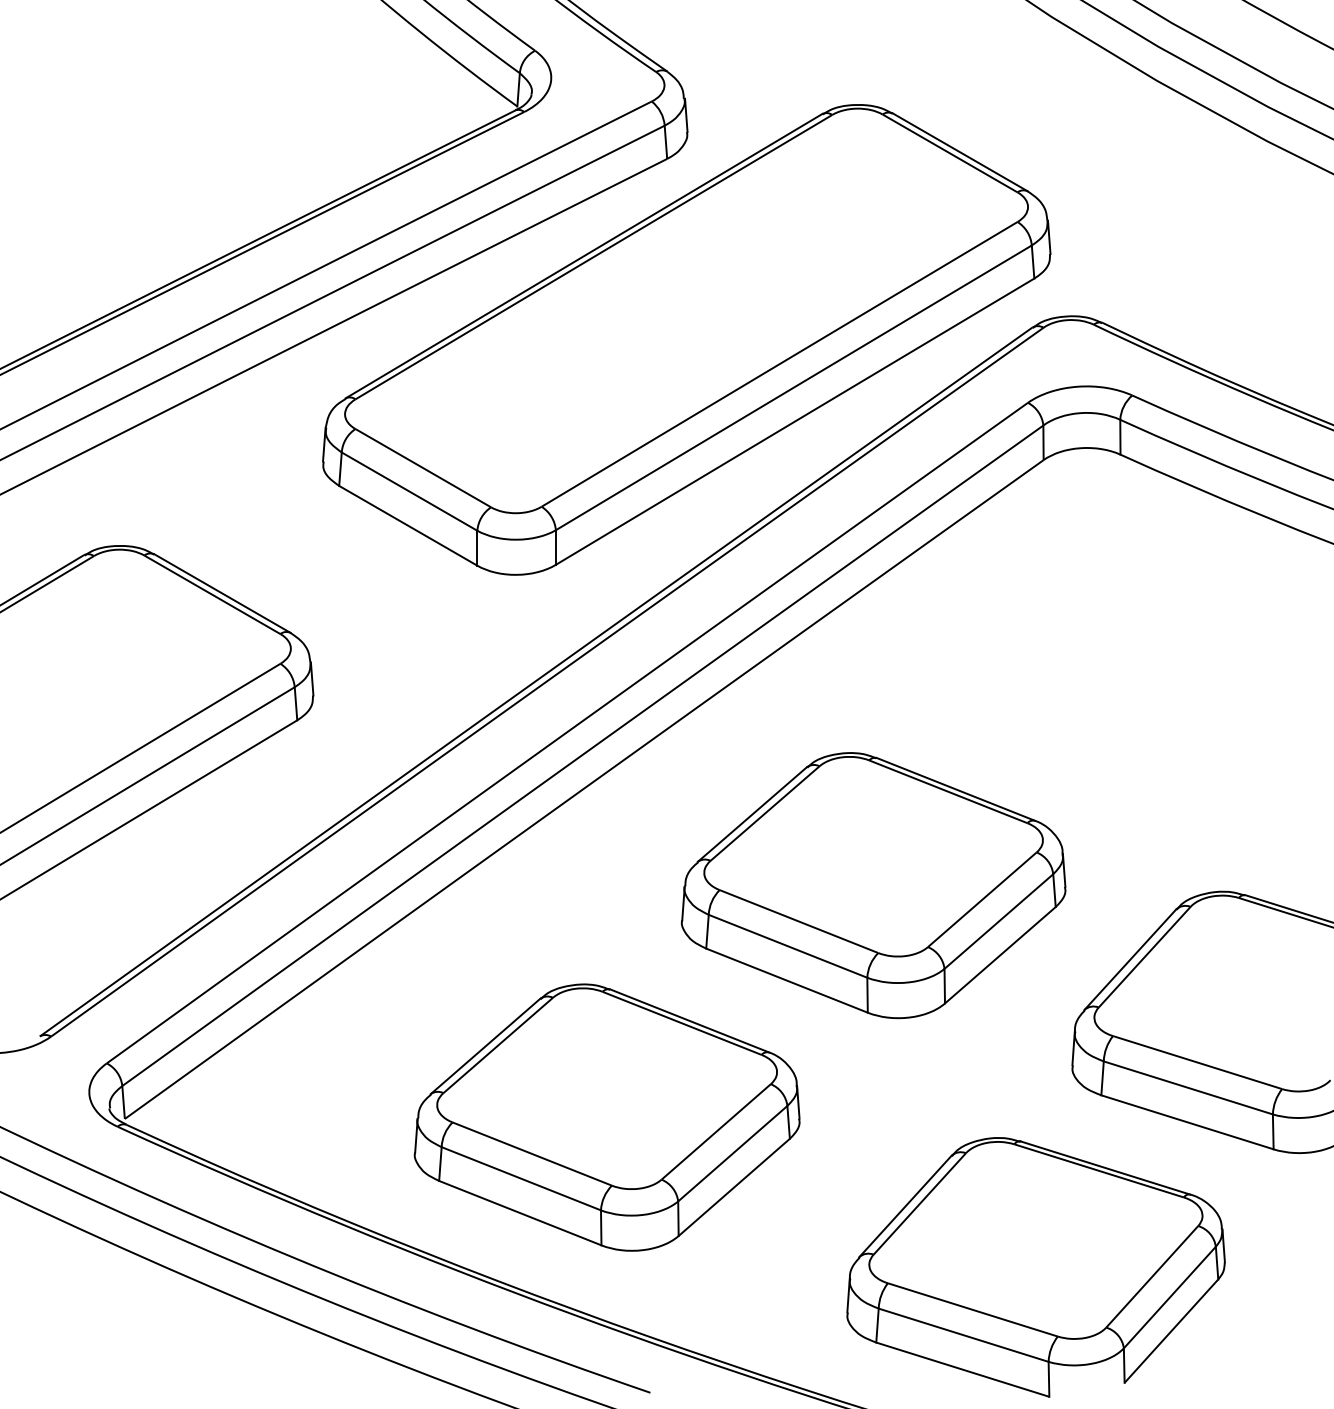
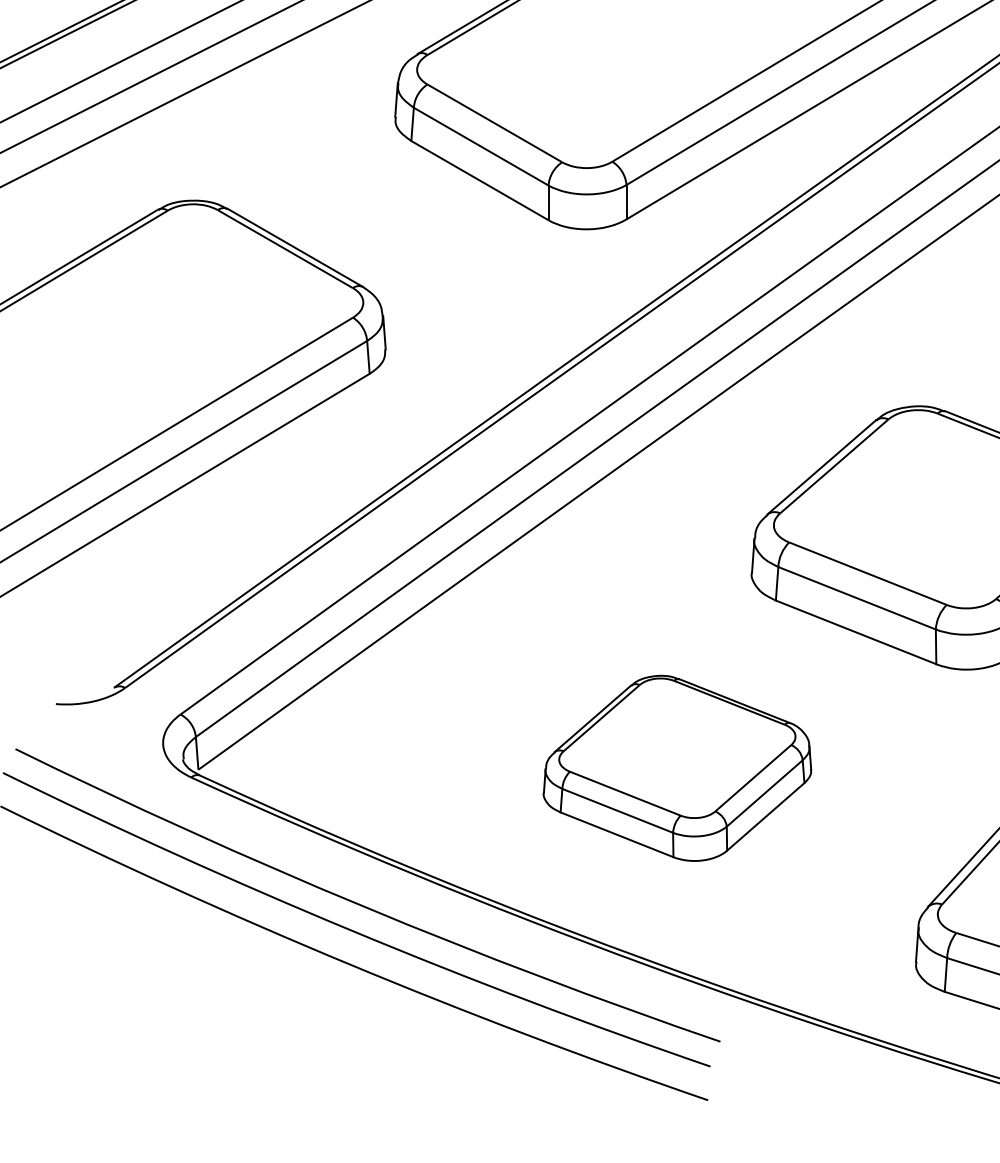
part: (606, 1117) -> (676, 768), size x0.7

